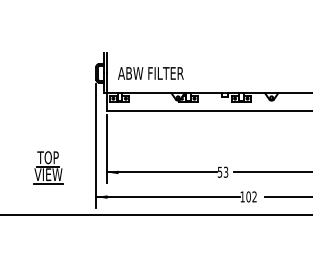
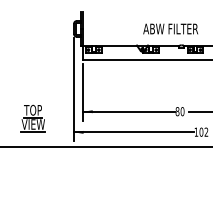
text: (150, 73) -> (170, 29), moved
part: (48, 167) -> (33, 118), moved
text: (222, 171) -> (179, 110), 53 -> 80

